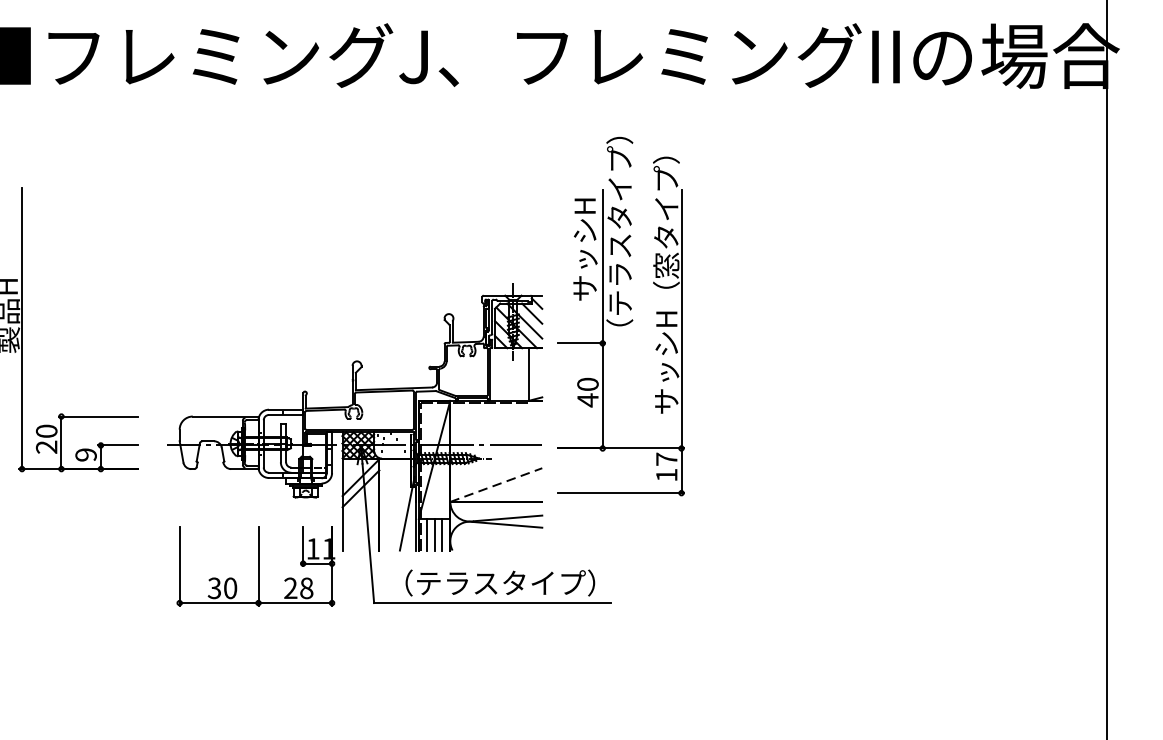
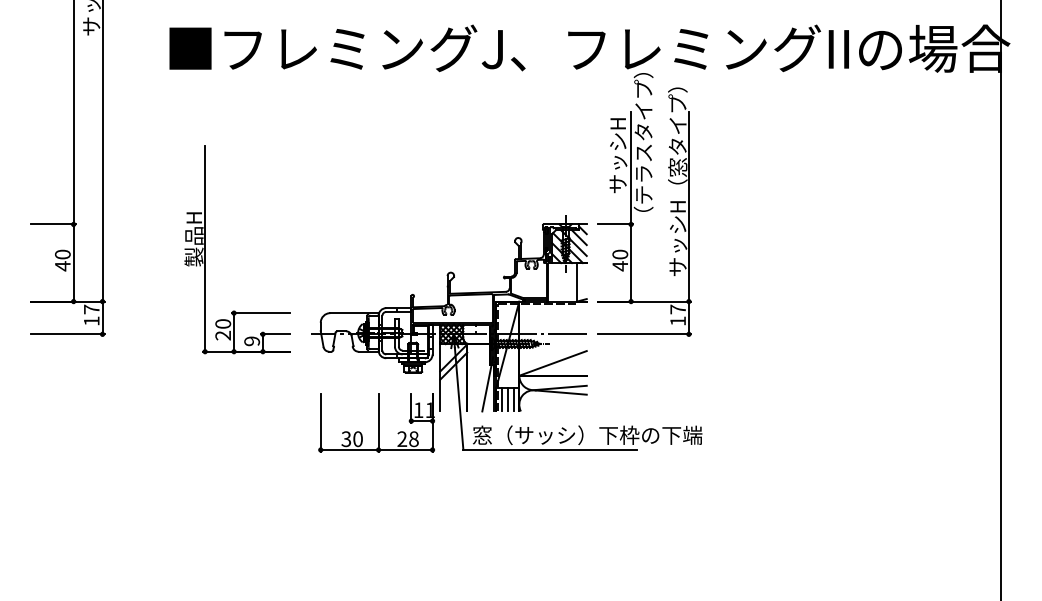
part: (620, 316) -> (644, 204), moved
line: (496, 485) -> (553, 363), dashed -> solid
text: (543, 583) -> (587, 435), （テラスタイプ） -> 窓（サッシ）下枠の下端

